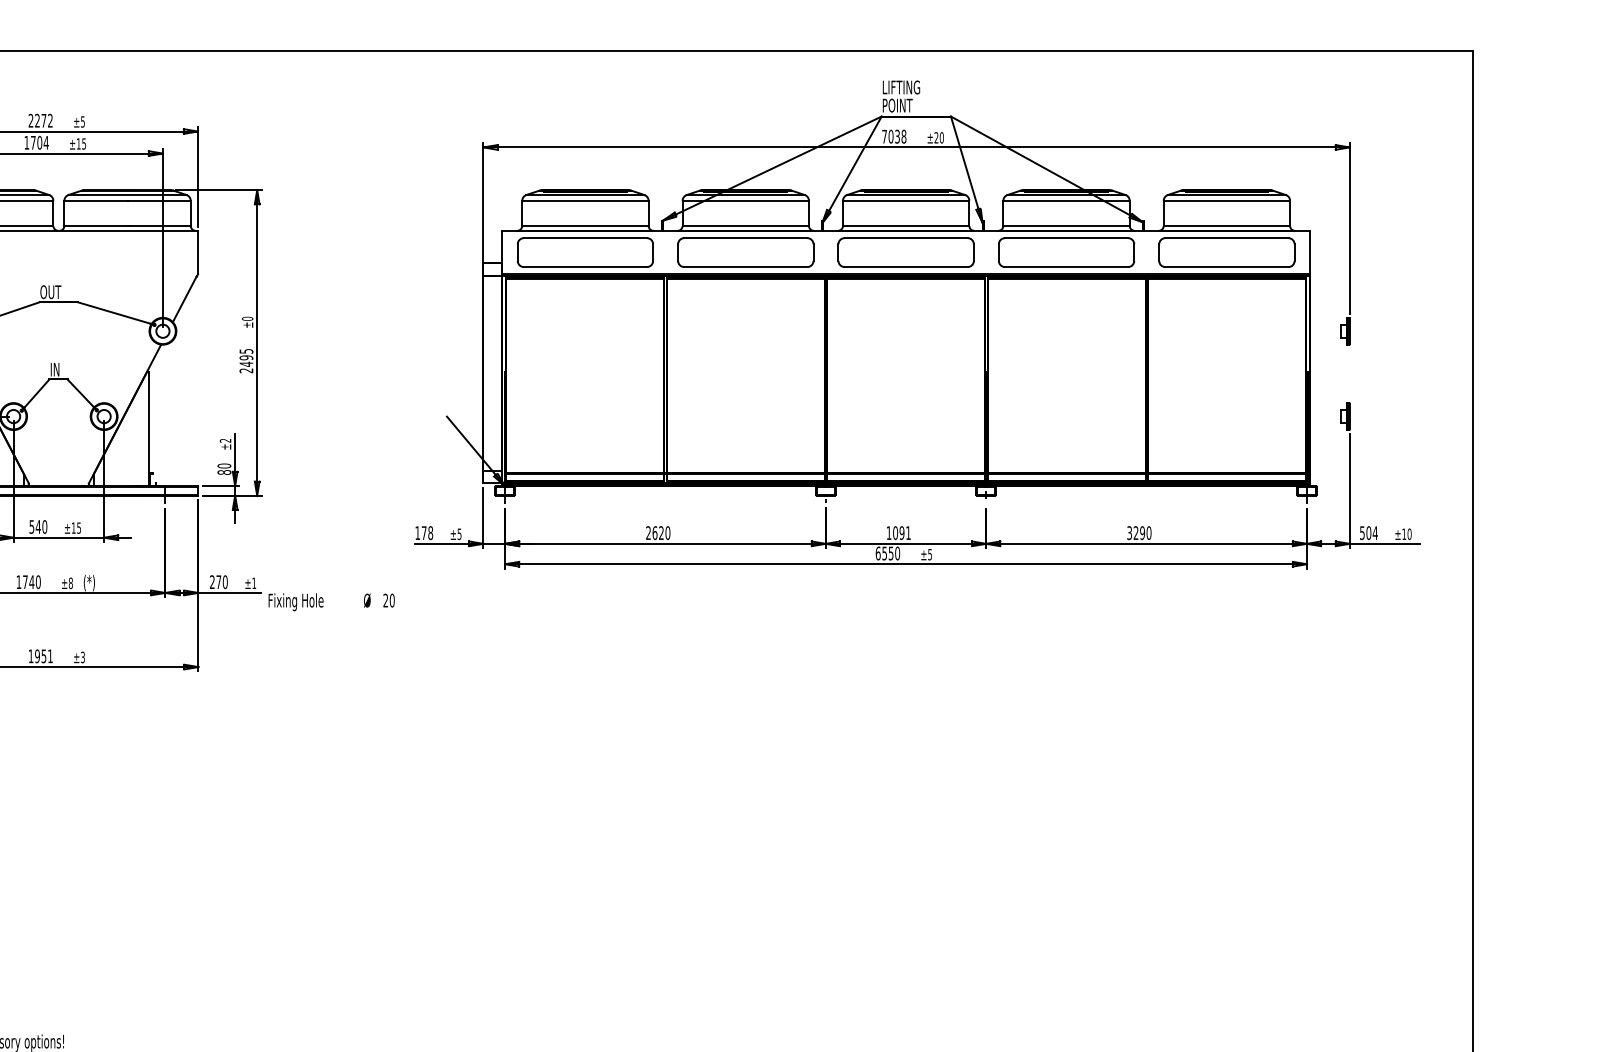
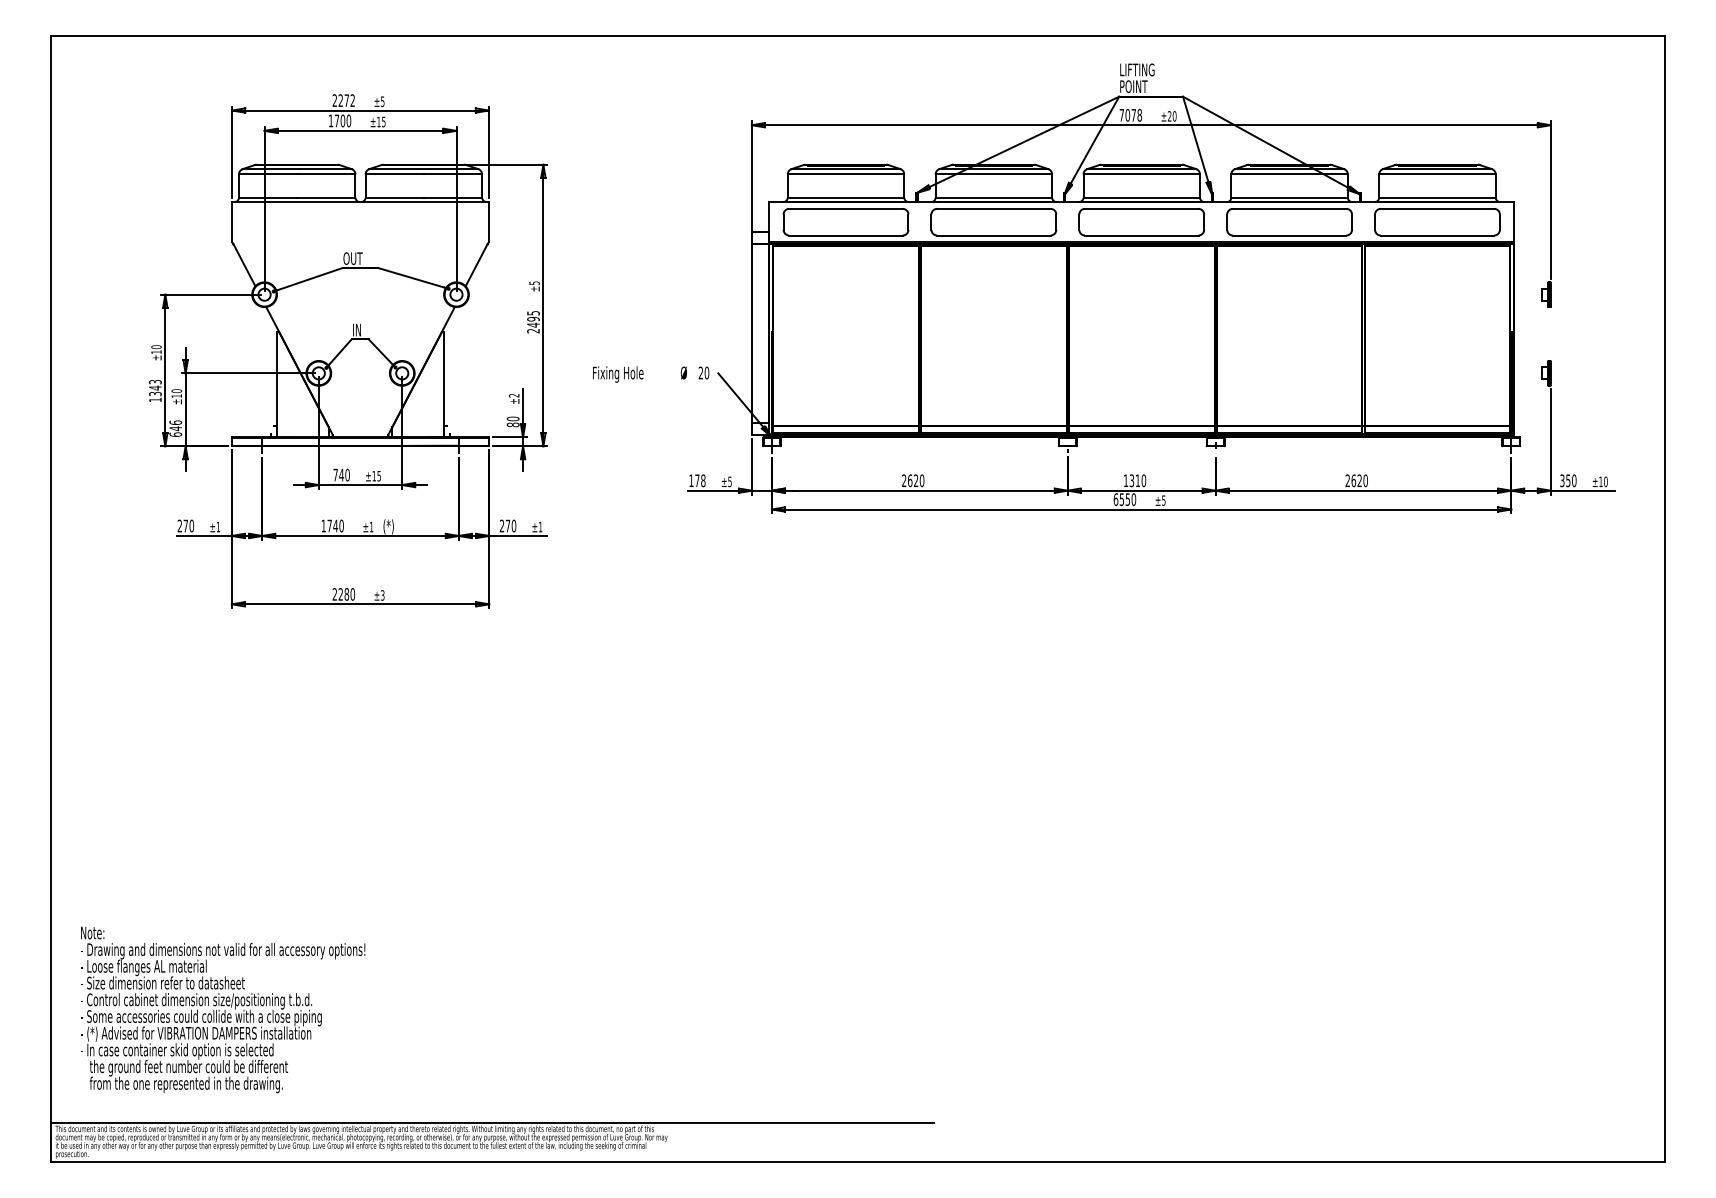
text: (897, 135) -> (1133, 114), 7038 -> 7078
text: (45, 142) -> (348, 120), 1704 -> 1700
text: (247, 319) -> (534, 283), ±0 -> ±5
text: (31, 527) -> (335, 475), 540 -> 740
text: (901, 532) -> (1137, 480), 1091 -> 1310
text: (1135, 532) -> (1353, 480), 3290 -> 2620
text: (1369, 532) -> (1568, 480), 504 -> 350
text: (70, 582) -> (371, 526), ±8 -> ±1
text: (332, 602) -> (651, 374), moved
text: (40, 656) -> (343, 594), 1951 -> 2280

